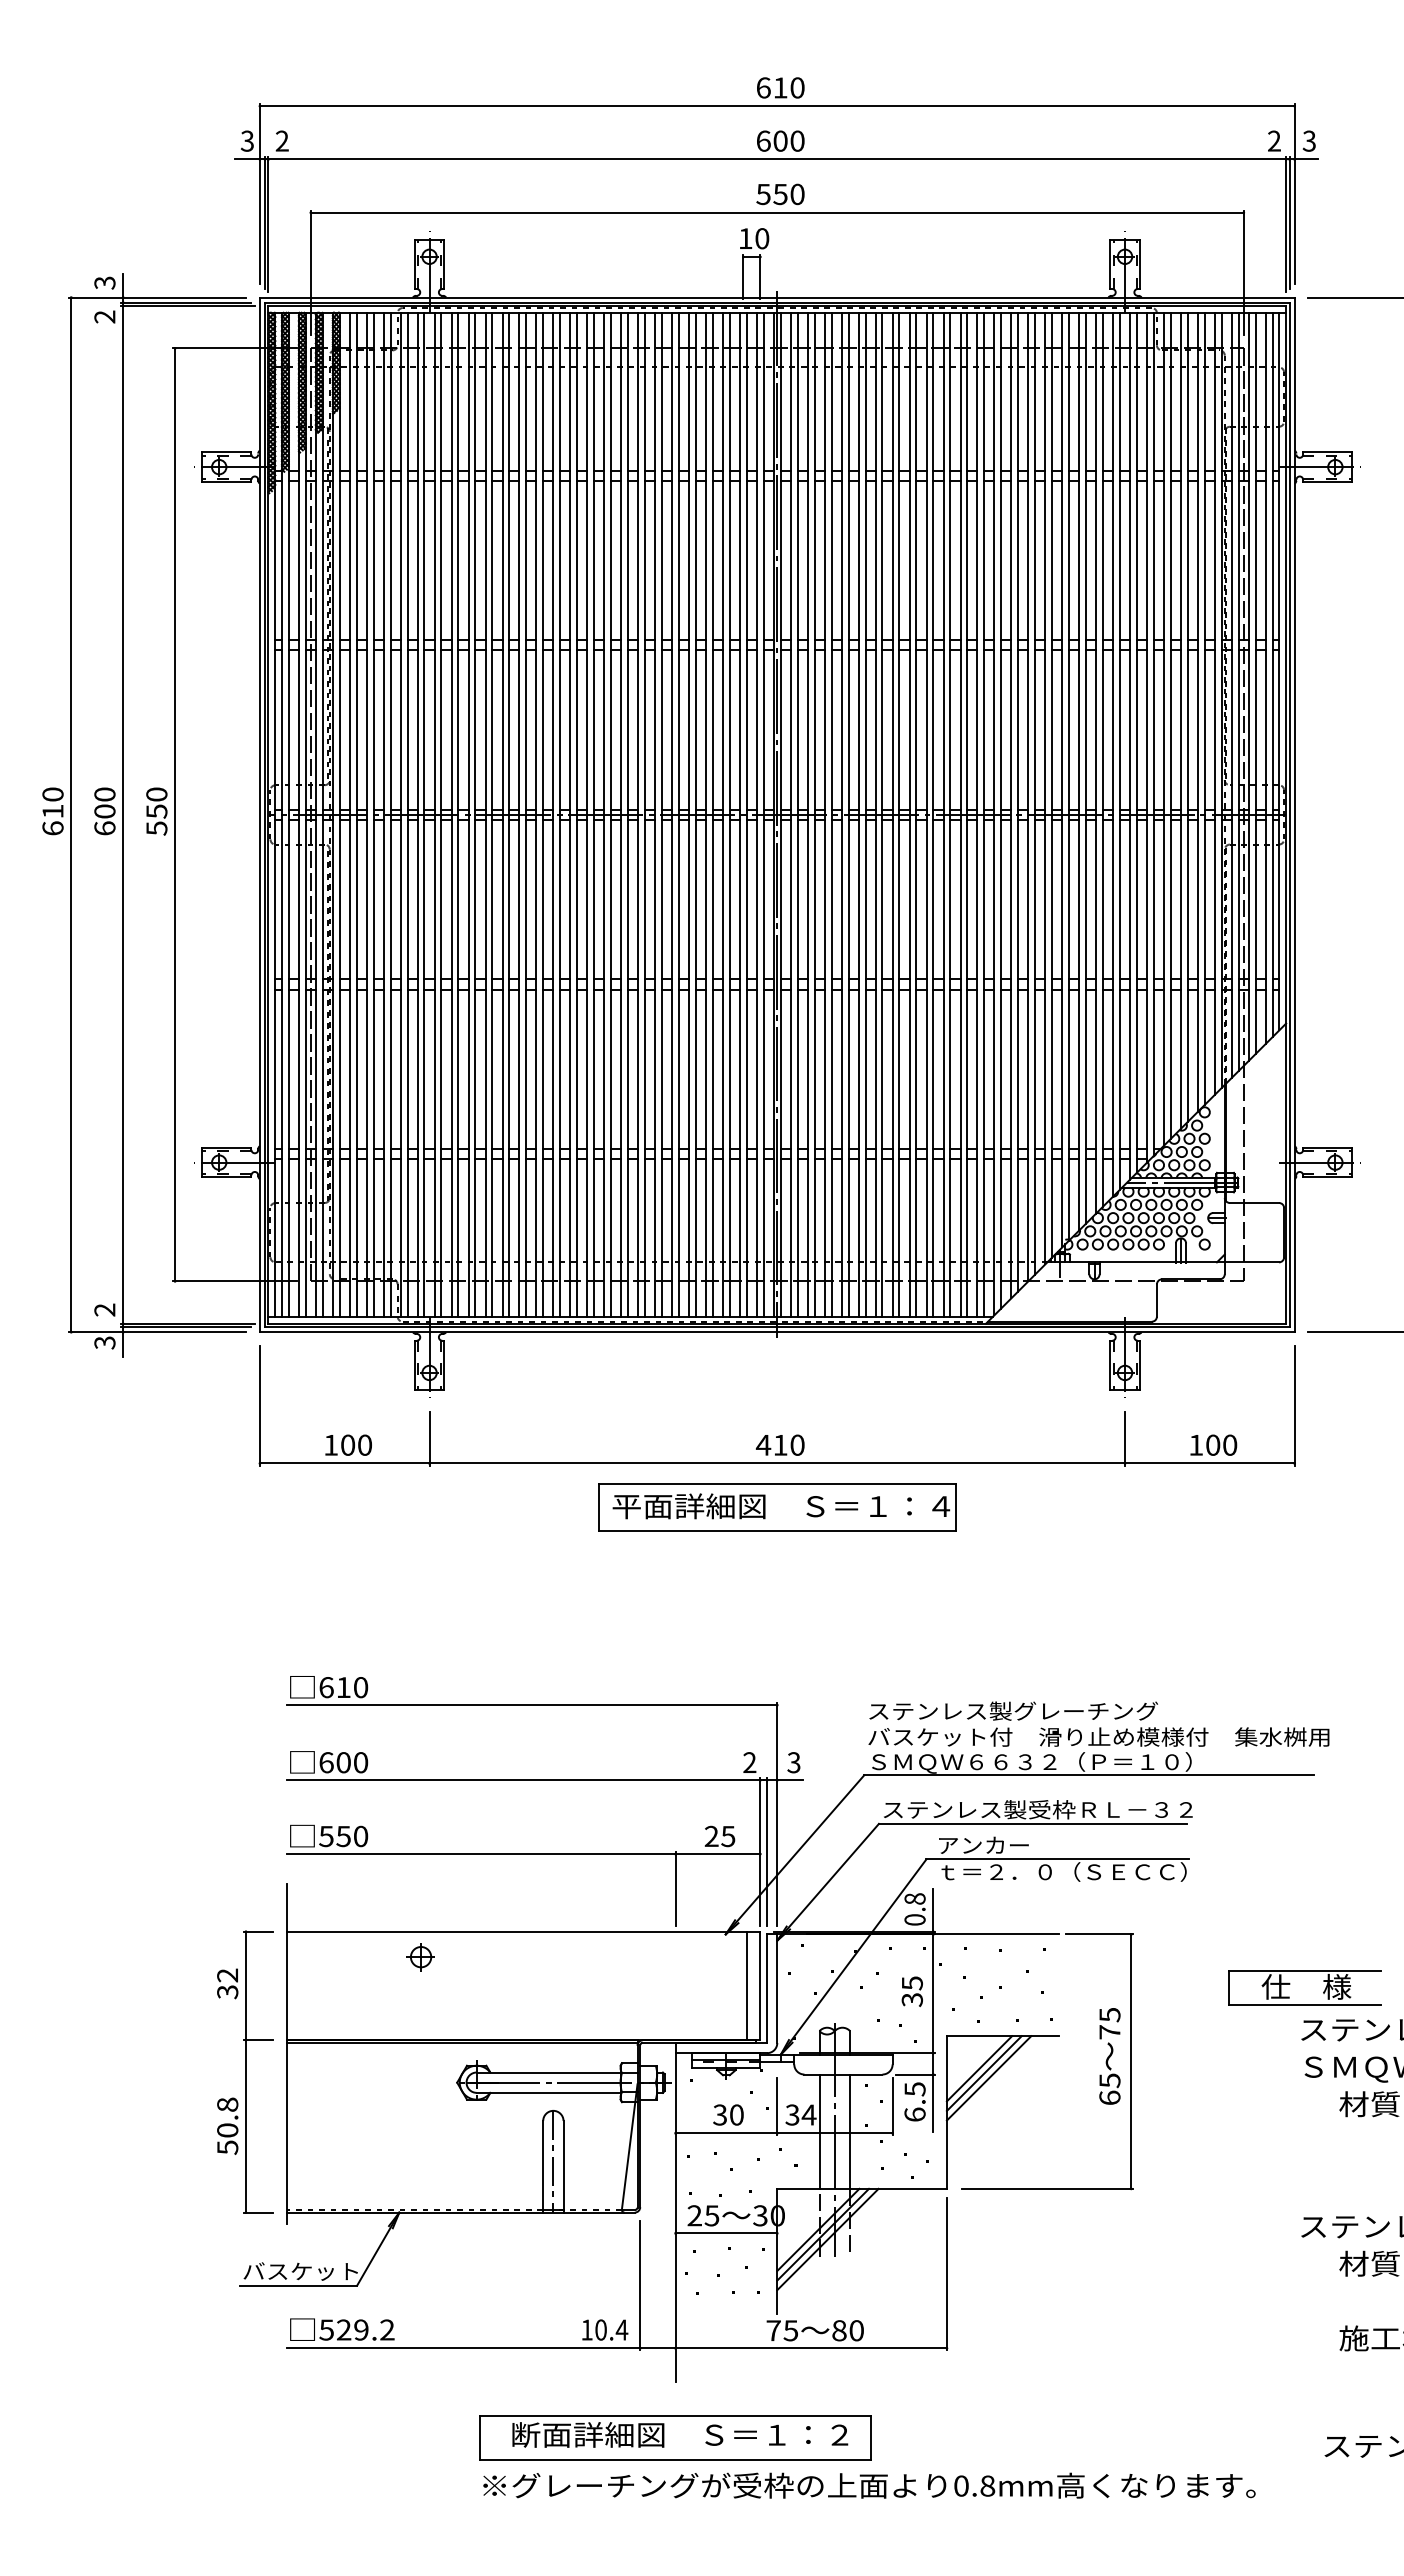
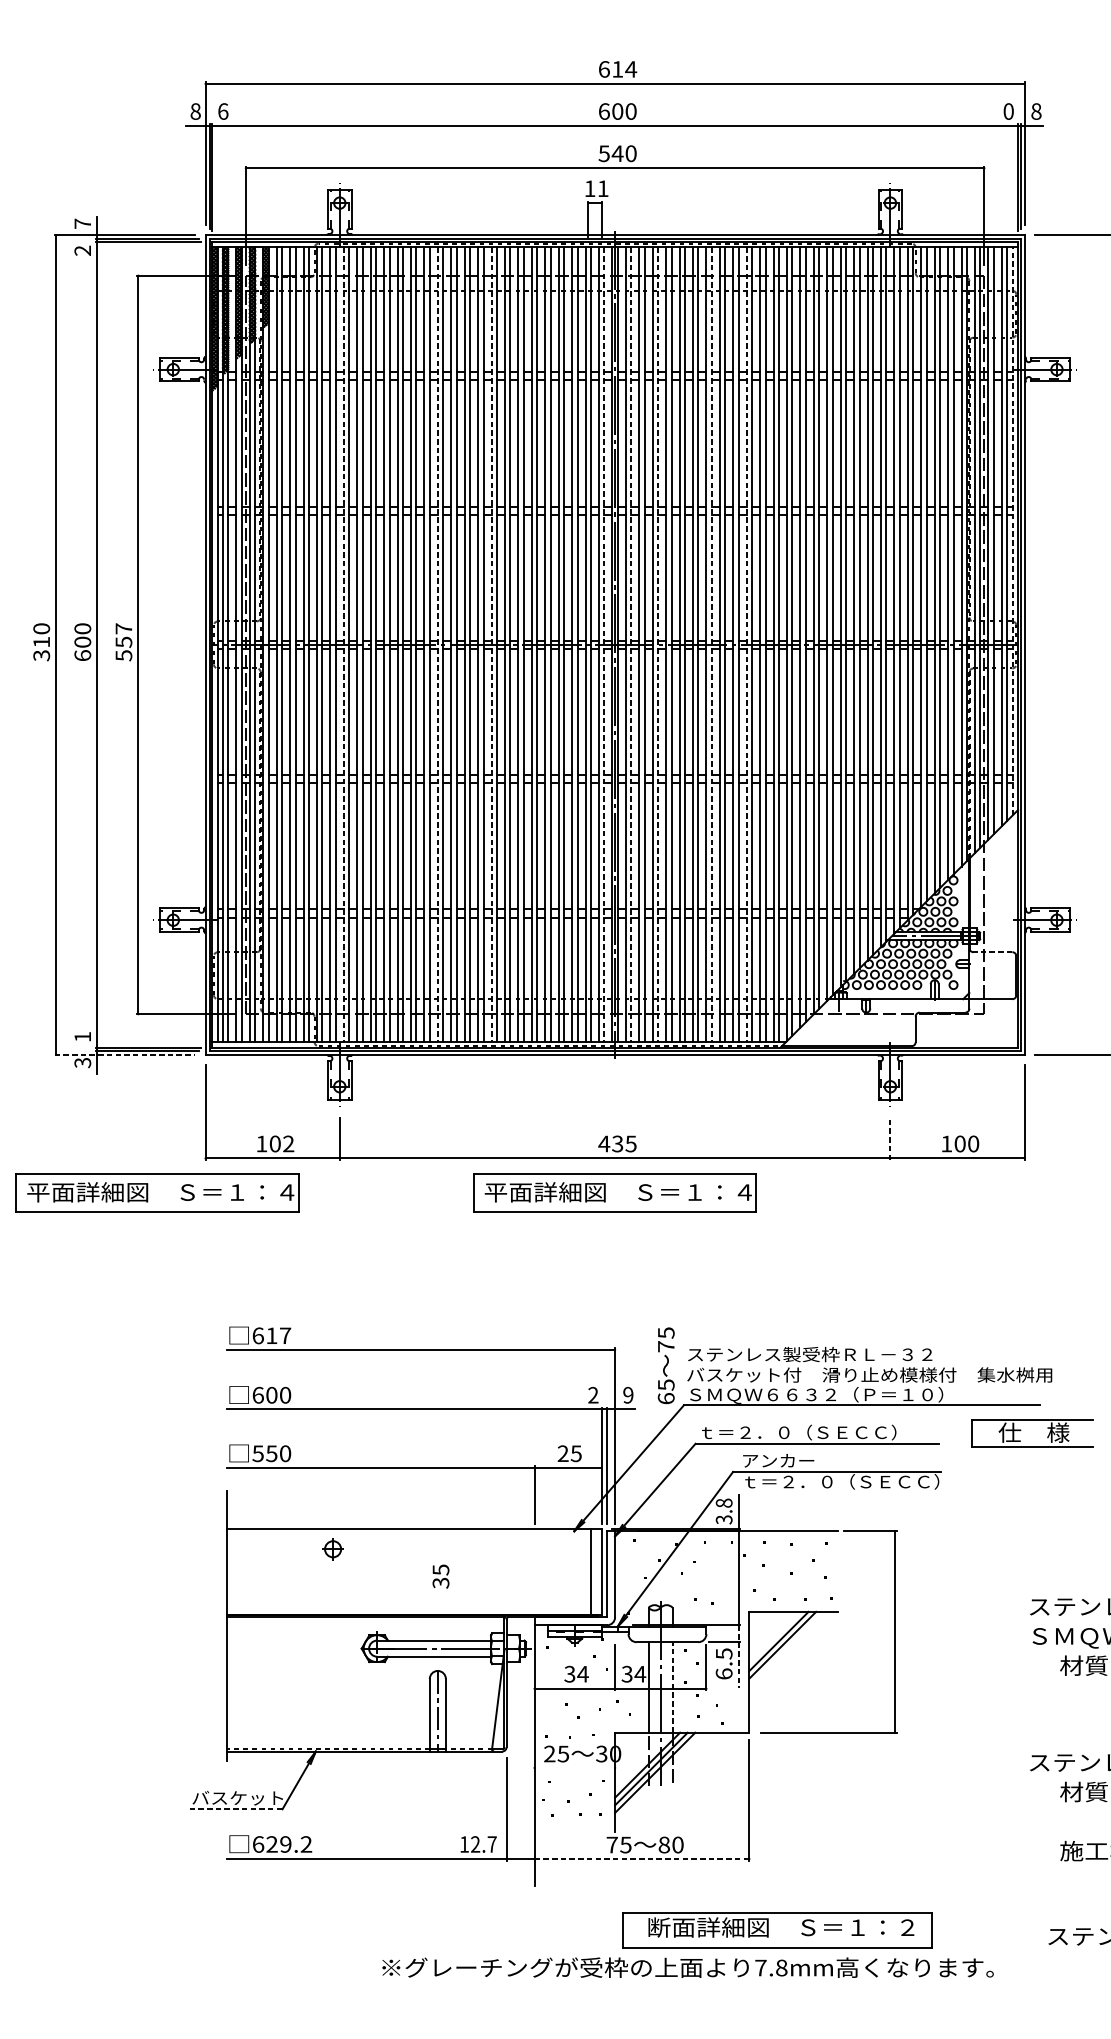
text: (797, 87) -> (631, 69), 610 -> 614
text: (247, 140) -> (195, 111), 3 -> 8
text: (281, 140) -> (222, 111), 2 -> 6
text: (1274, 140) -> (1008, 111), 2 -> 0
text: (1308, 140) -> (1035, 111), 3 -> 8
text: (780, 194) -> (617, 153), 550 -> 540
text: (762, 238) -> (603, 188), 10 -> 11
text: (104, 282) -> (82, 223), 3 -> 7
line: (1279, 671) -> (1012, 531), solid -> dashed
text: (156, 794) -> (123, 628), 550 -> 557
line: (434, 815) -> (343, 645), solid -> dashed
line: (553, 815) -> (437, 645), solid -> dashed
line: (621, 815) -> (491, 645), solid -> dashed
line: (763, 815) -> (604, 645), solid -> dashed
line: (797, 815) -> (631, 645), solid -> dashed
line: (831, 815) -> (658, 645), solid -> dashed
line: (899, 815) -> (711, 645), solid -> dashed
line: (943, 815) -> (746, 645), solid -> dashed
text: (52, 828) -> (41, 655), 610 -> 310
line: (1254, 1203) -> (992, 952), solid -> dashed
text: (104, 1309) -> (82, 1036), 2 -> 1
line: (157, 1332) -> (124, 1054), solid -> dashed
line: (1125, 1438) -> (890, 1138), solid -> dashed
text: (364, 1444) -> (288, 1143), 100 -> 102
text: (788, 1444) -> (623, 1143), 410 -> 435
part: (199, 1507) -> (157, 1193), added
text: (361, 1687) -> (285, 1335), 610 -> 617
text: (1095, 1710) -> (867, 1353), ステンレス製グレーチング -> ステンレス製受枠ＲＬ－３２
text: (793, 1762) -> (627, 1395), 3 -> 9
text: (1037, 1809) -> (821, 1432), ステンレス製受枠ＲＬ－３２ -> ｔ＝２．０（ＳＥＣＣ）
text: (914, 1919) -> (723, 1519), 0.8 -> 3.8
part: (1290, 1984) -> (1021, 1430), moved
text: (911, 1991) -> (440, 1576), moved
text: (1109, 2056) -> (665, 1365), moved
line: (979, 2068) -> (775, 1637), removed
part: (245, 2071) -> (194, 1639), removed
line: (933, 2092) -> (738, 1656), solid -> dashed
text: (736, 2114) -> (582, 1673), 30 -> 34
line: (850, 2131) -> (673, 1687), solid -> dashed
line: (726, 2233) -> (574, 1768), removed
line: (298, 2285) -> (236, 1809), solid -> dashed
text: (326, 2329) -> (258, 1844), 529.2 -> 629.2
text: (611, 2329) -> (483, 1844), 10.4 -> 12.7
line: (811, 2348) -> (642, 1859), solid -> dashed
part: (675, 2437) -> (777, 1929), moved
text: (961, 2485) -> (760, 1967), 0.8mm -> 7.8mm

